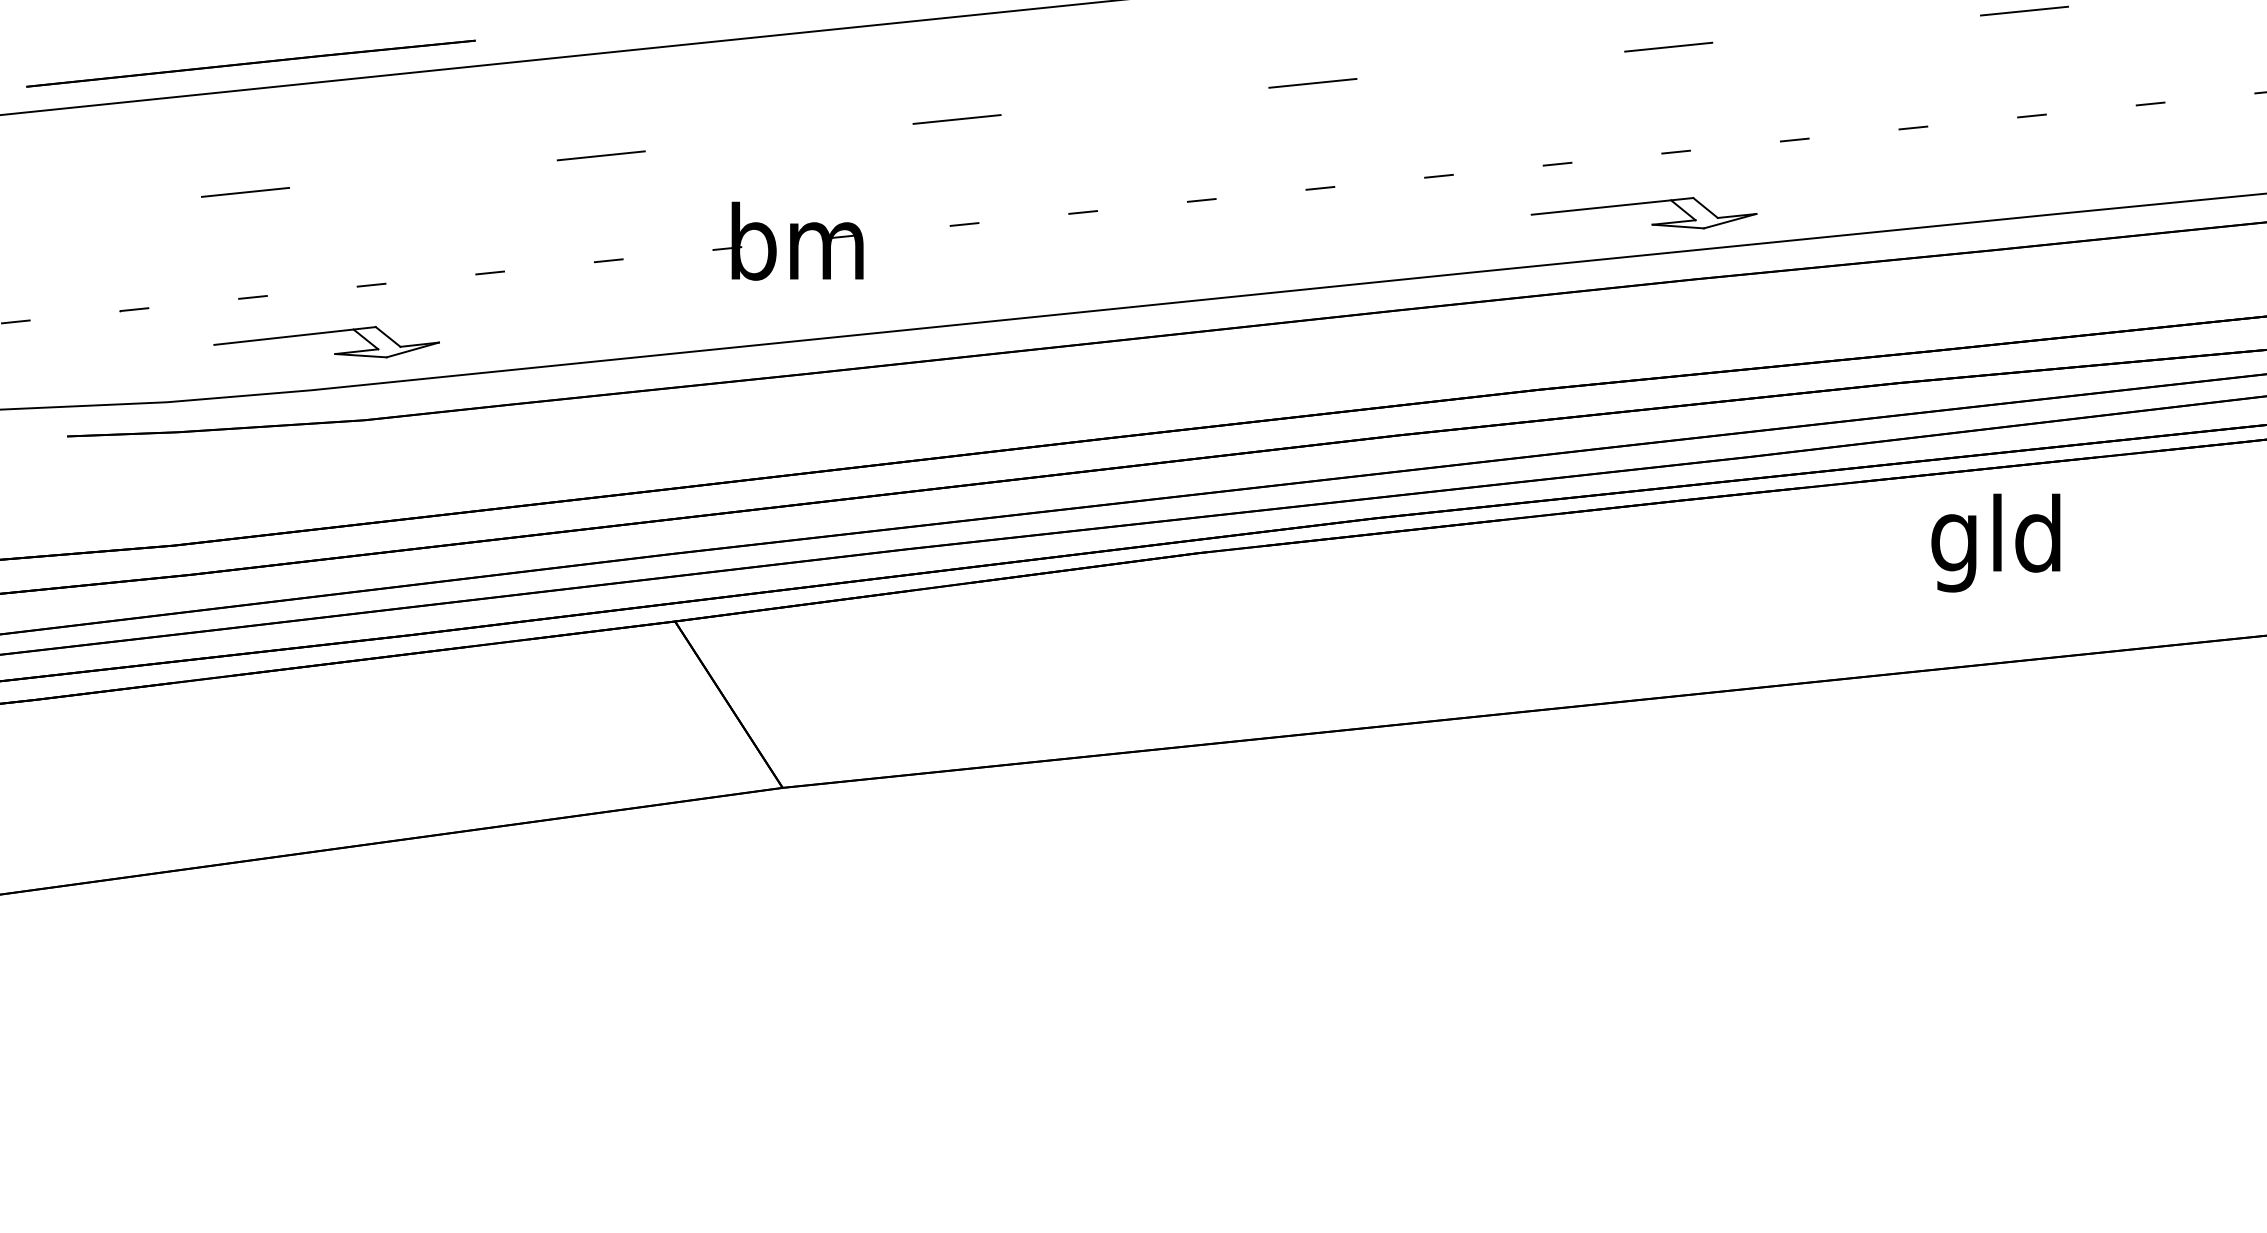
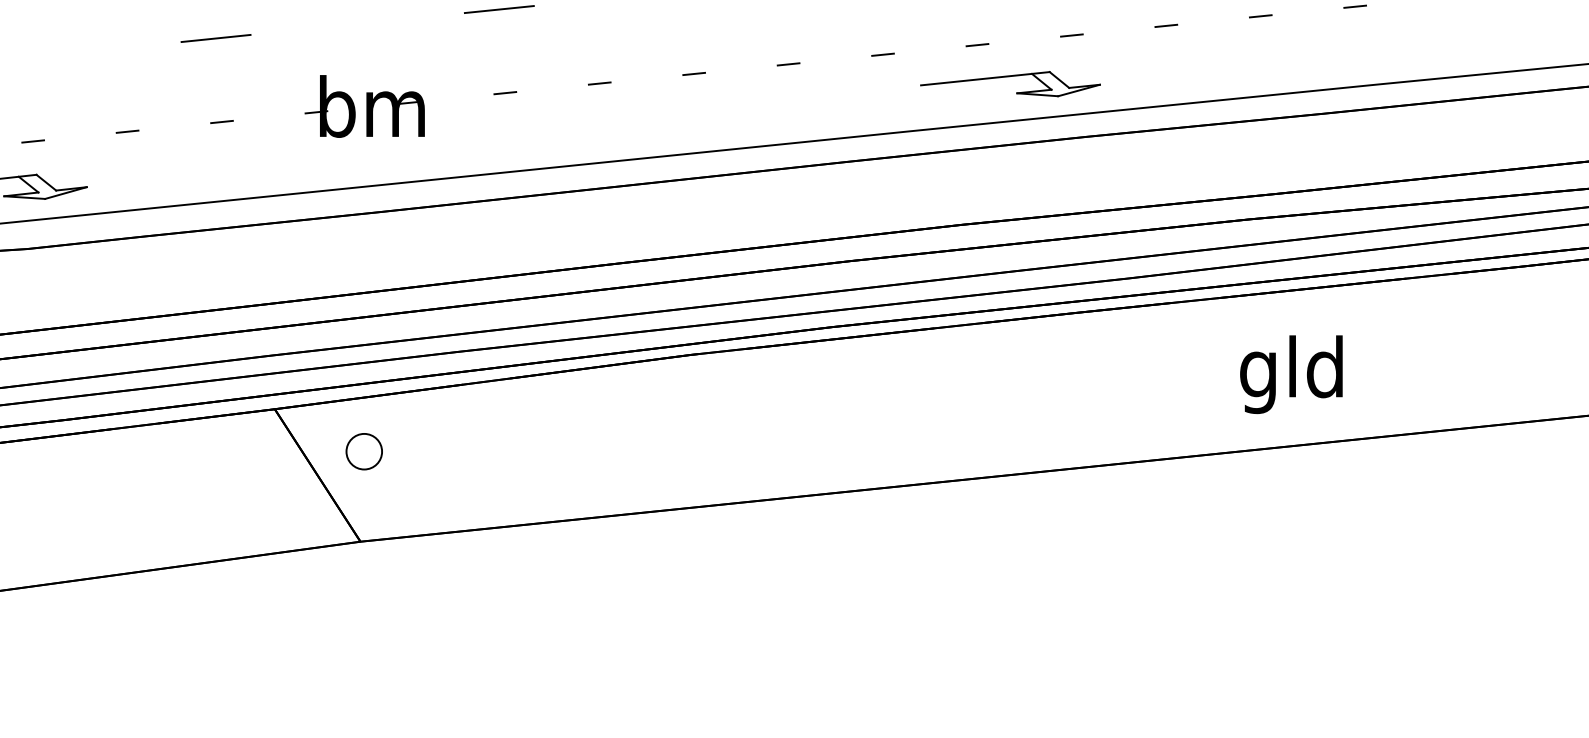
part: (1643, 204) -> (1010, 77), moved
text: (1995, 542) -> (1291, 374), moved
part: (787, 674) -> (364, 451), added

